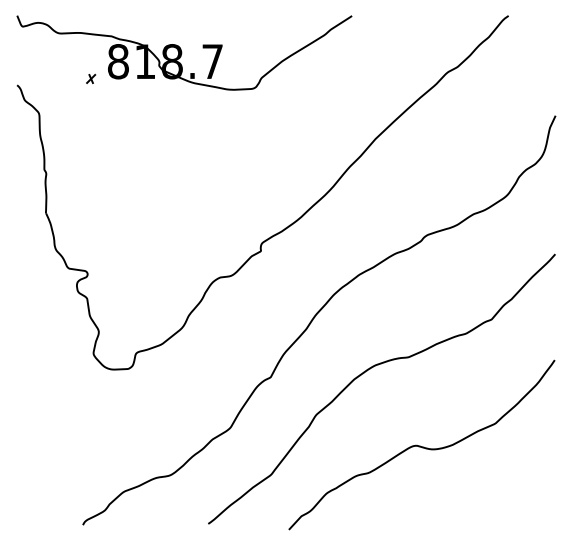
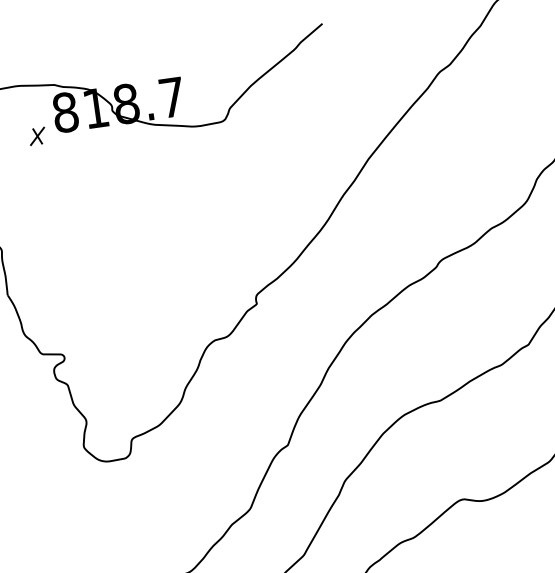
part: (90, 78) -> (36, 135), size x1.67

